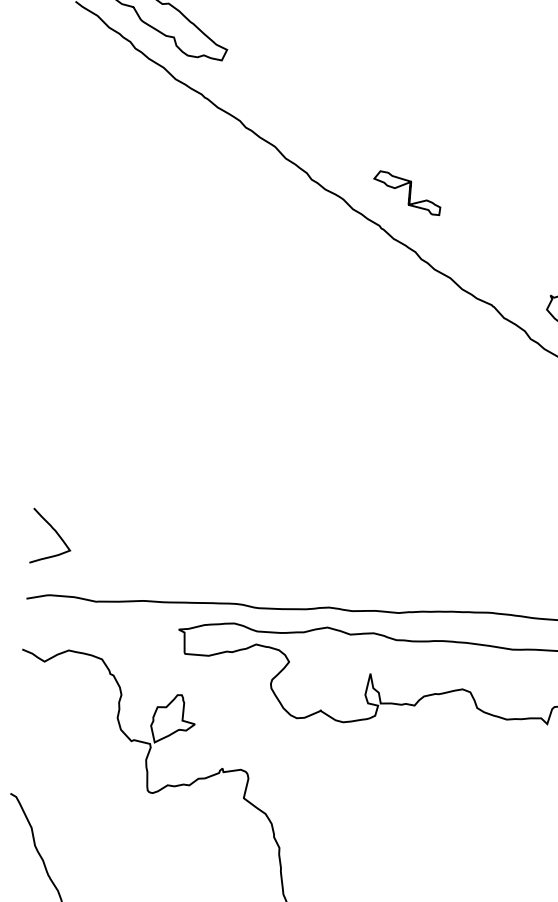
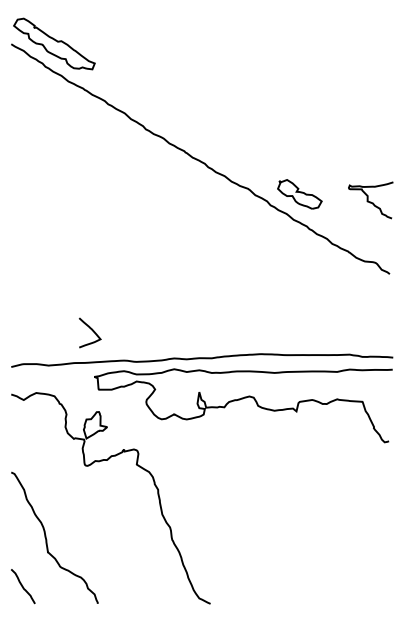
part: (406, 193) -> (197, 132), removed
curve: (54, 532) -> (91, 330), moved

